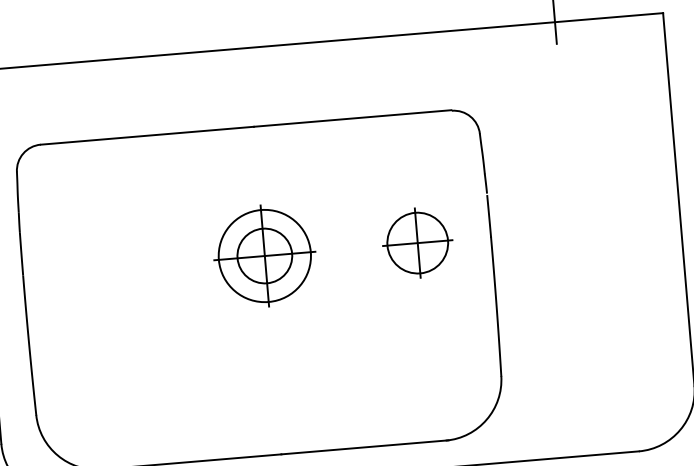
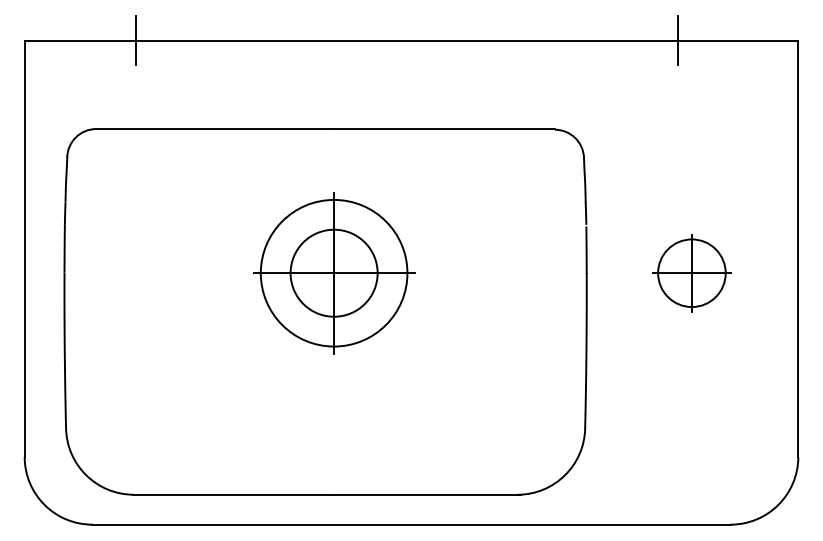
line: (70, 62) -> (136, 40), added
part: (417, 243) -> (691, 273), moved
part: (265, 256) -> (334, 273), size x1.43

